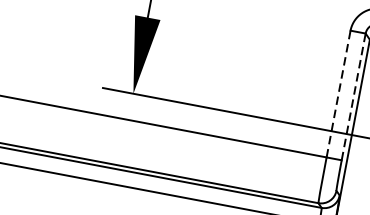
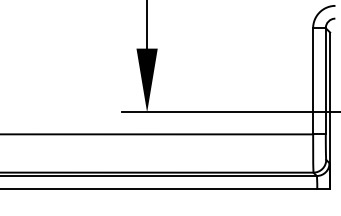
line: (339, 93) -> (313, 80), dashed -> solid
line: (353, 95) -> (325, 80), dashed -> solid

